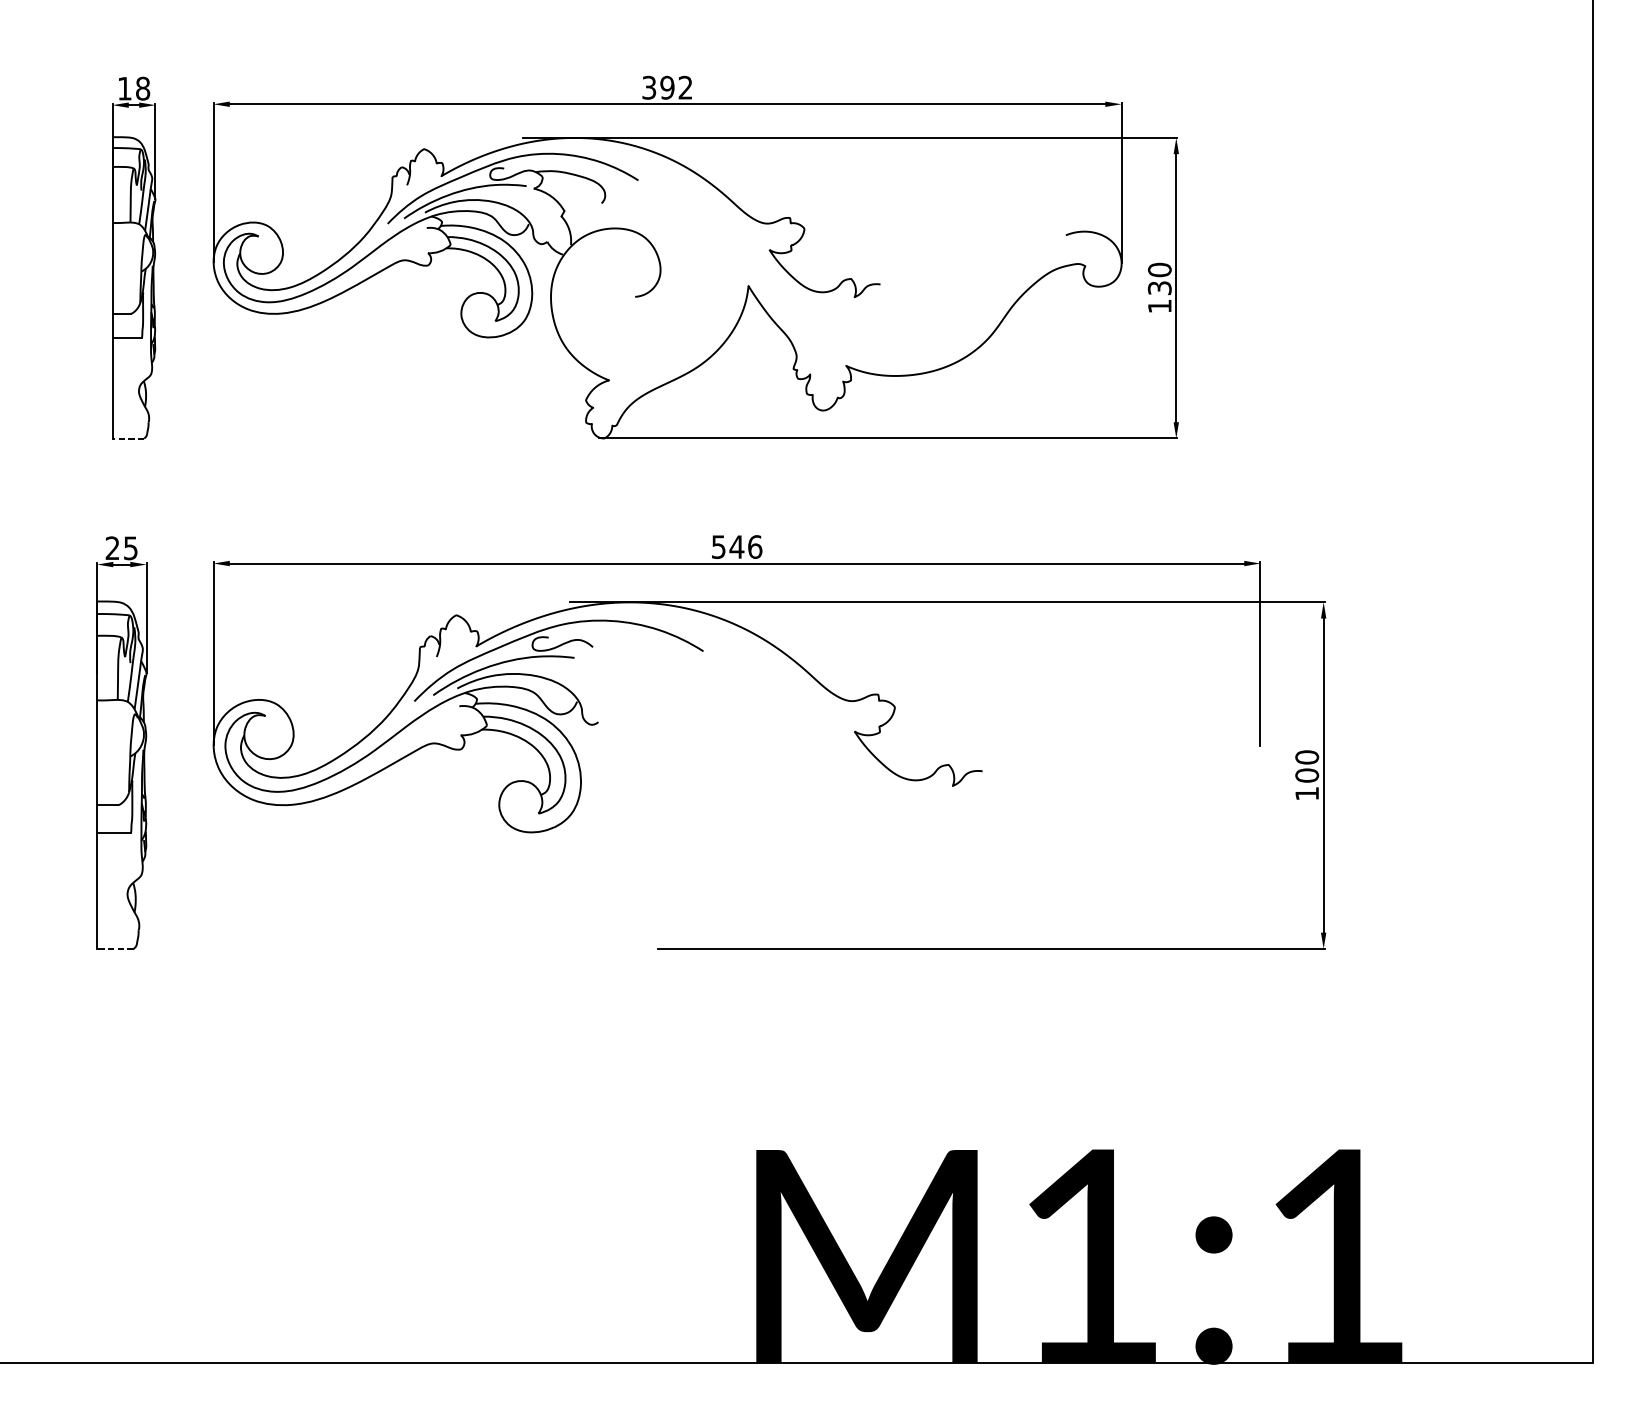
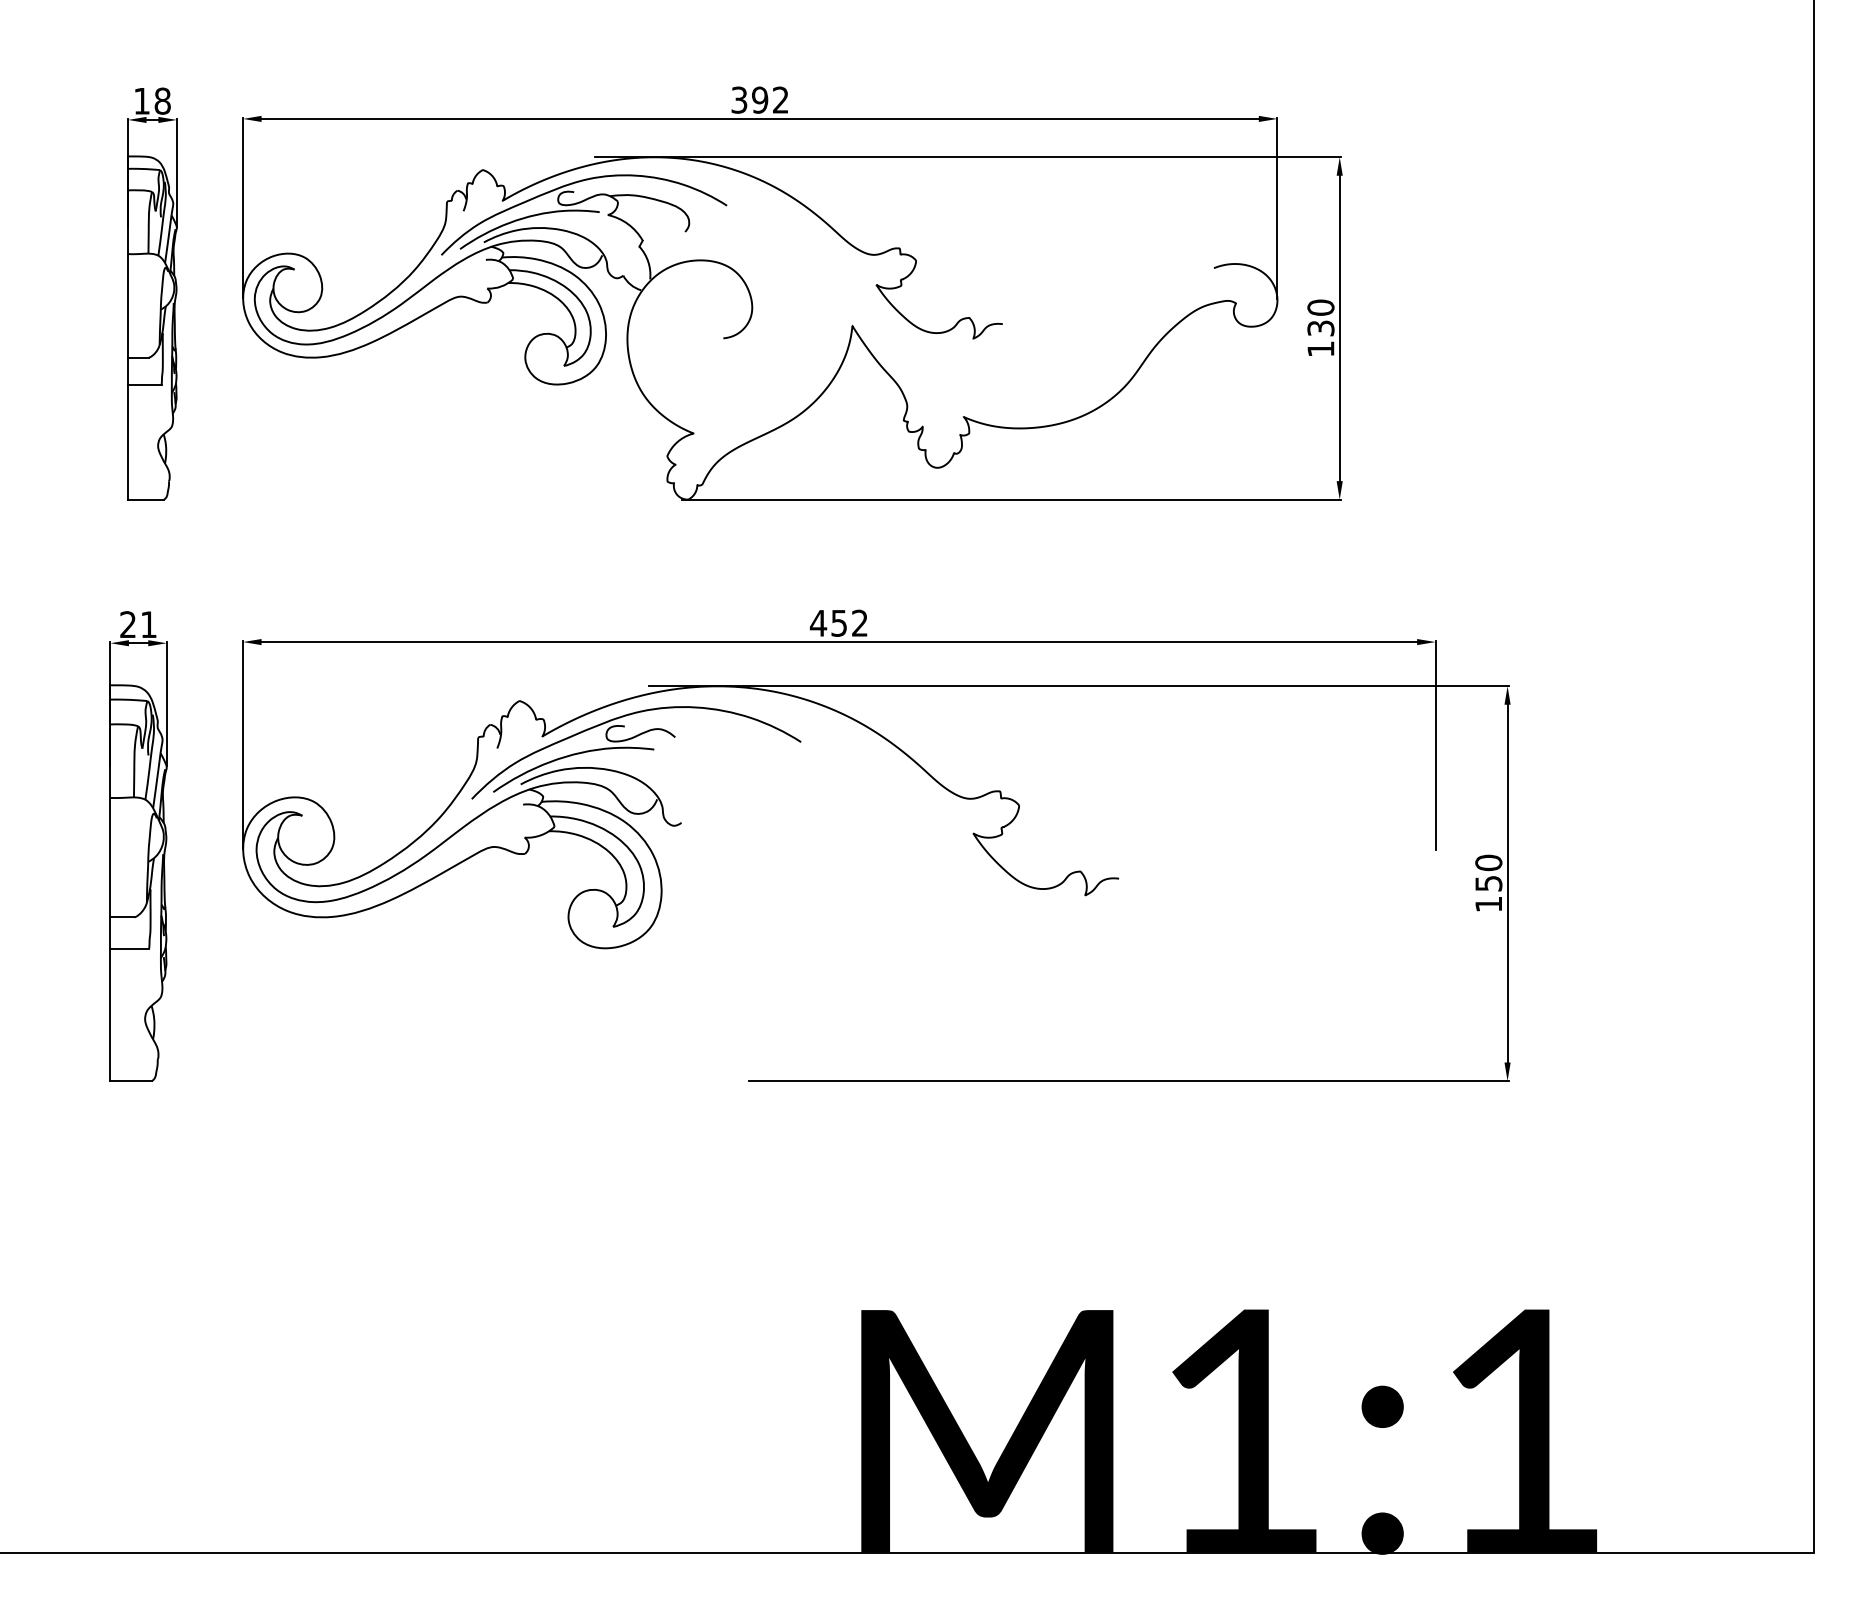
line: (128, 438) -> (146, 499), dashed -> solid
text: (736, 546) -> (838, 622), 546 -> 452
text: (130, 548) -> (148, 624), 25 -> 21
text: (1306, 775) -> (1488, 883), 100 -> 150
line: (115, 949) -> (131, 1081), dashed -> solid

